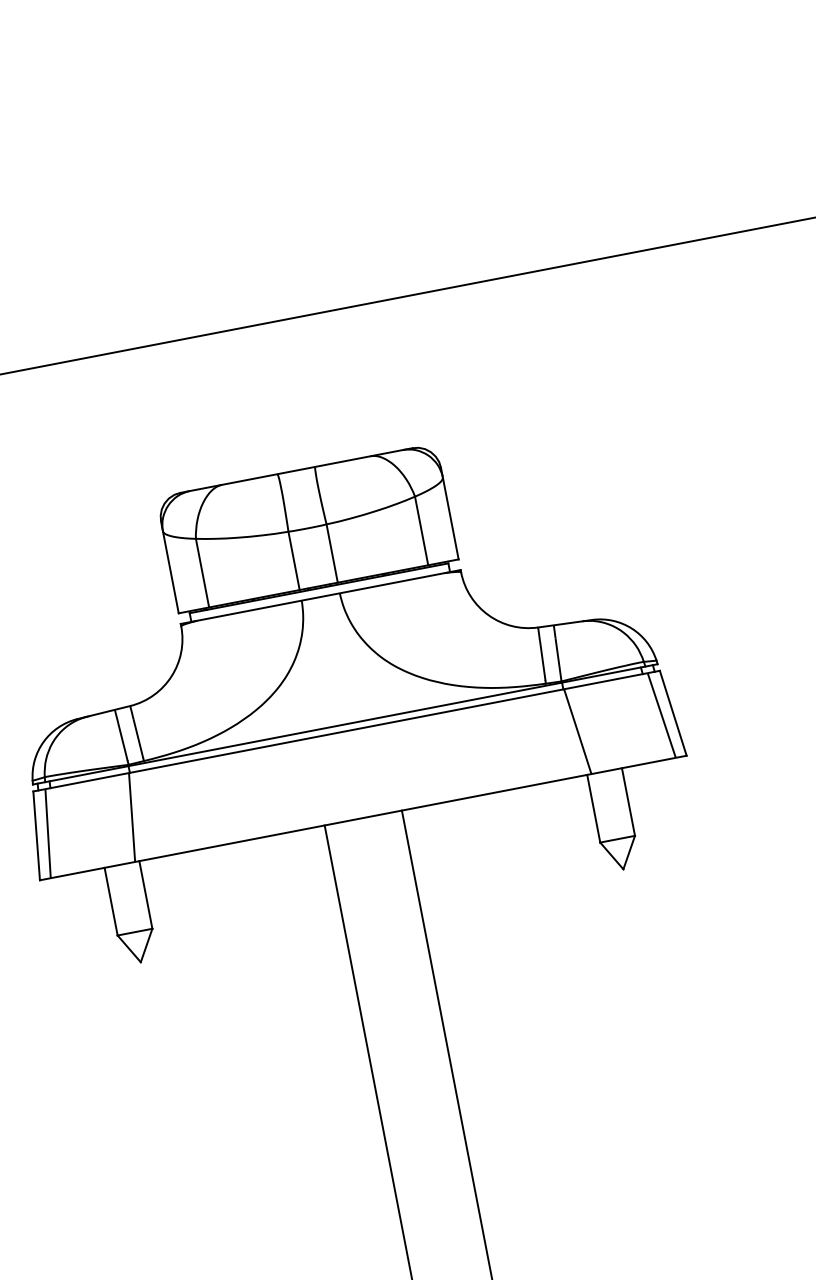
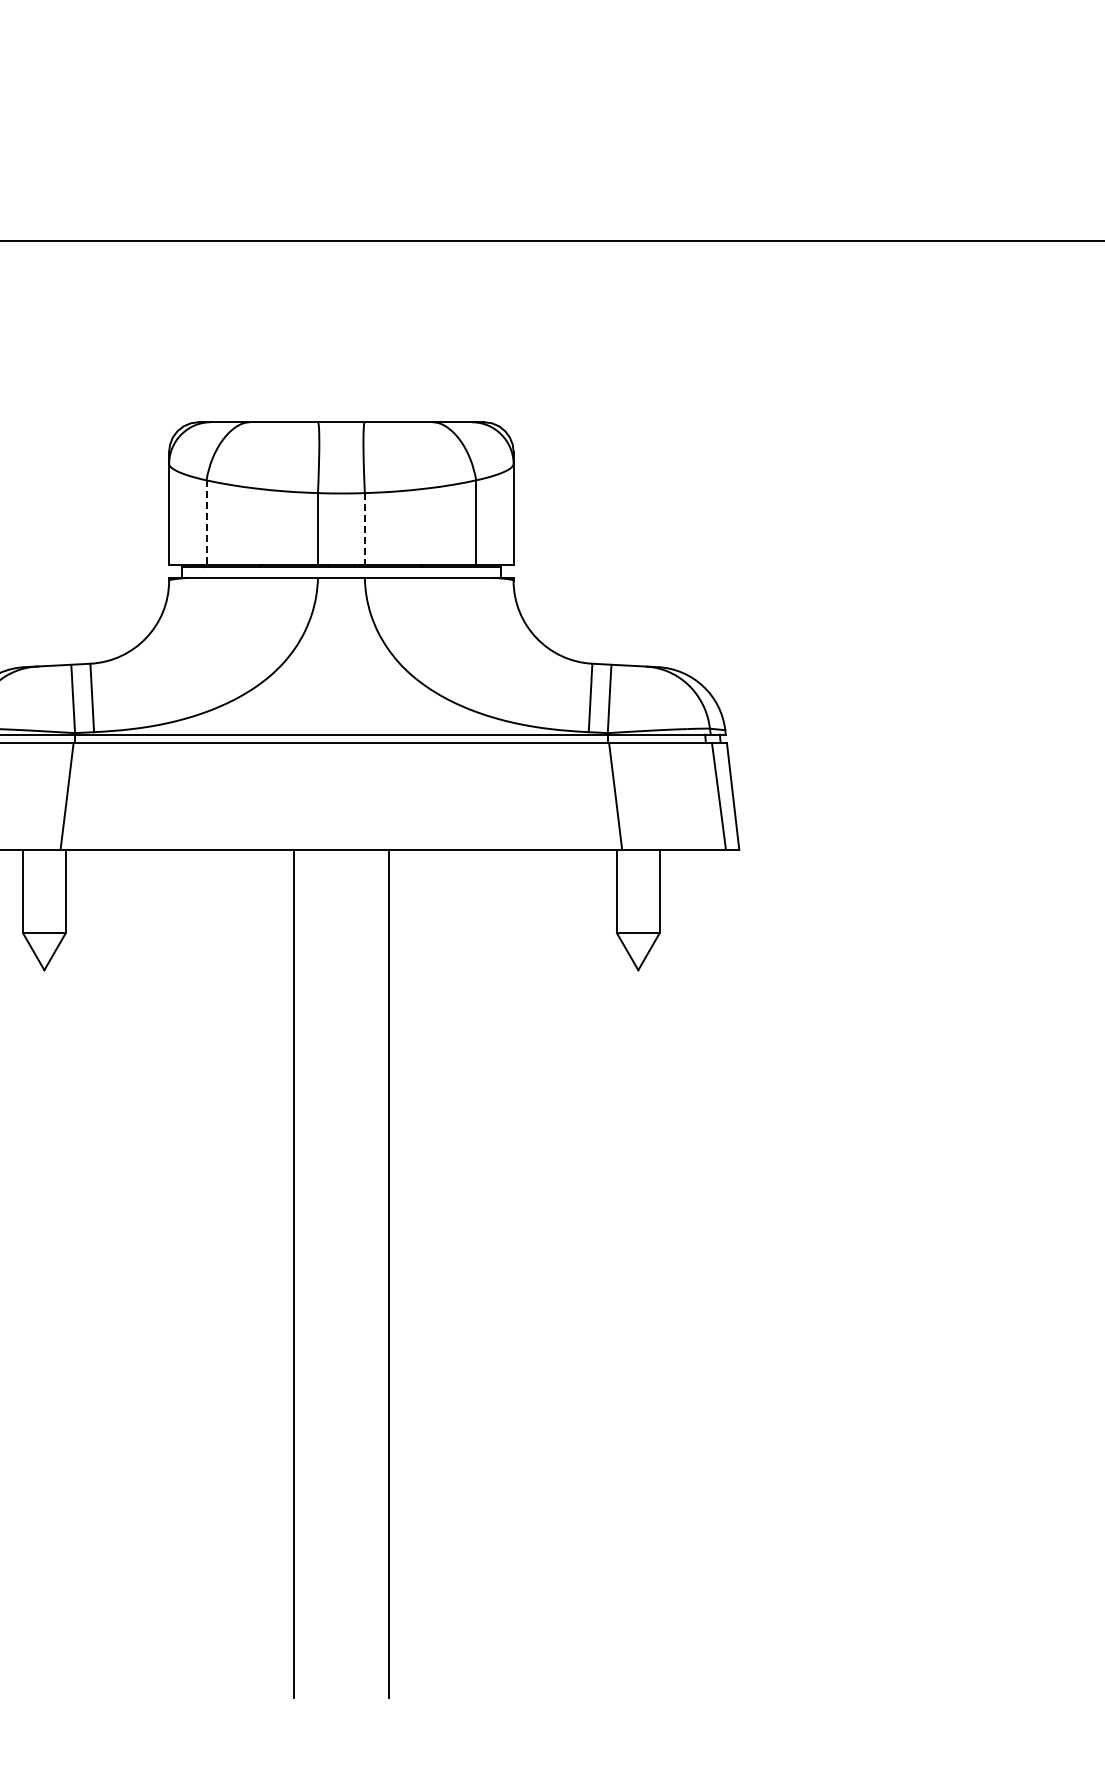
line: (331, 553) -> (364, 528), solid -> dashed
line: (202, 573) -> (206, 523), solid -> dashed

